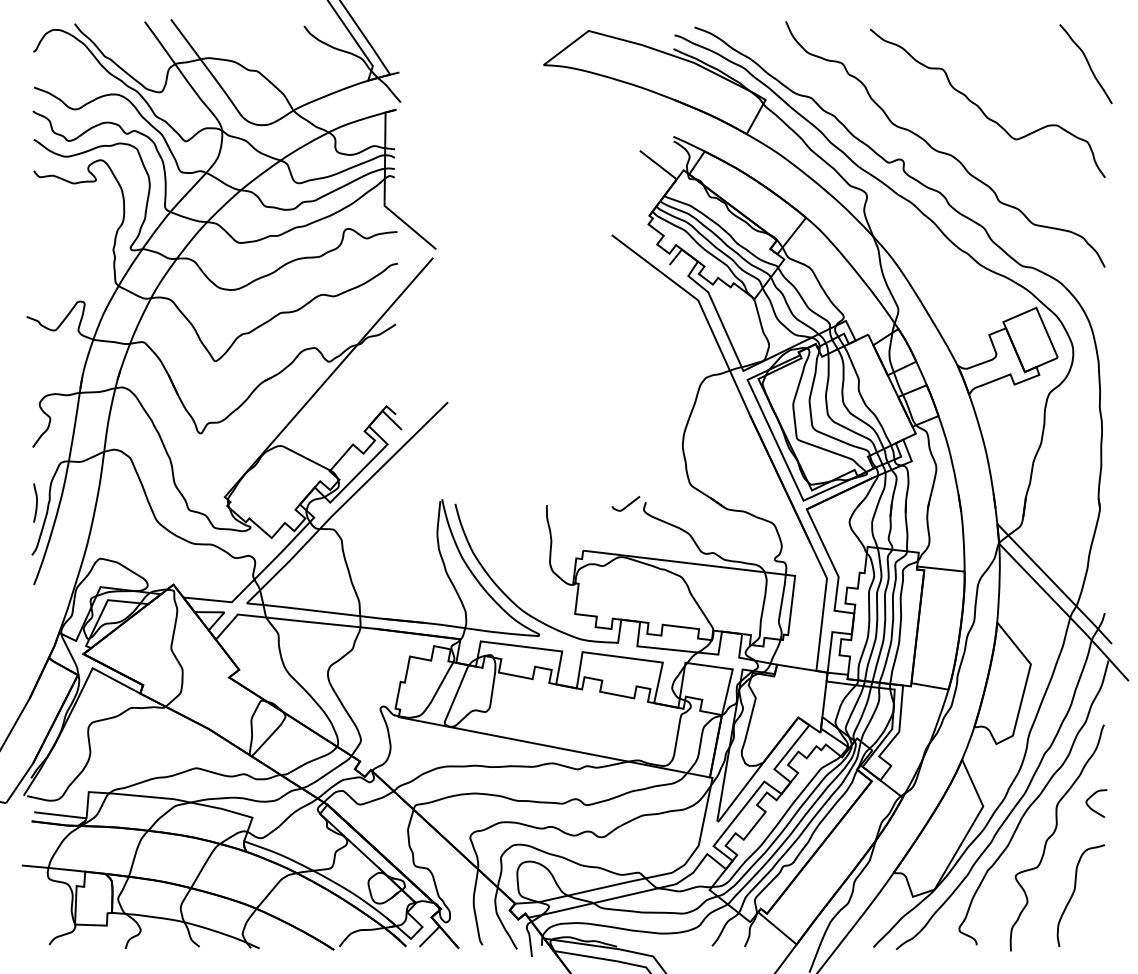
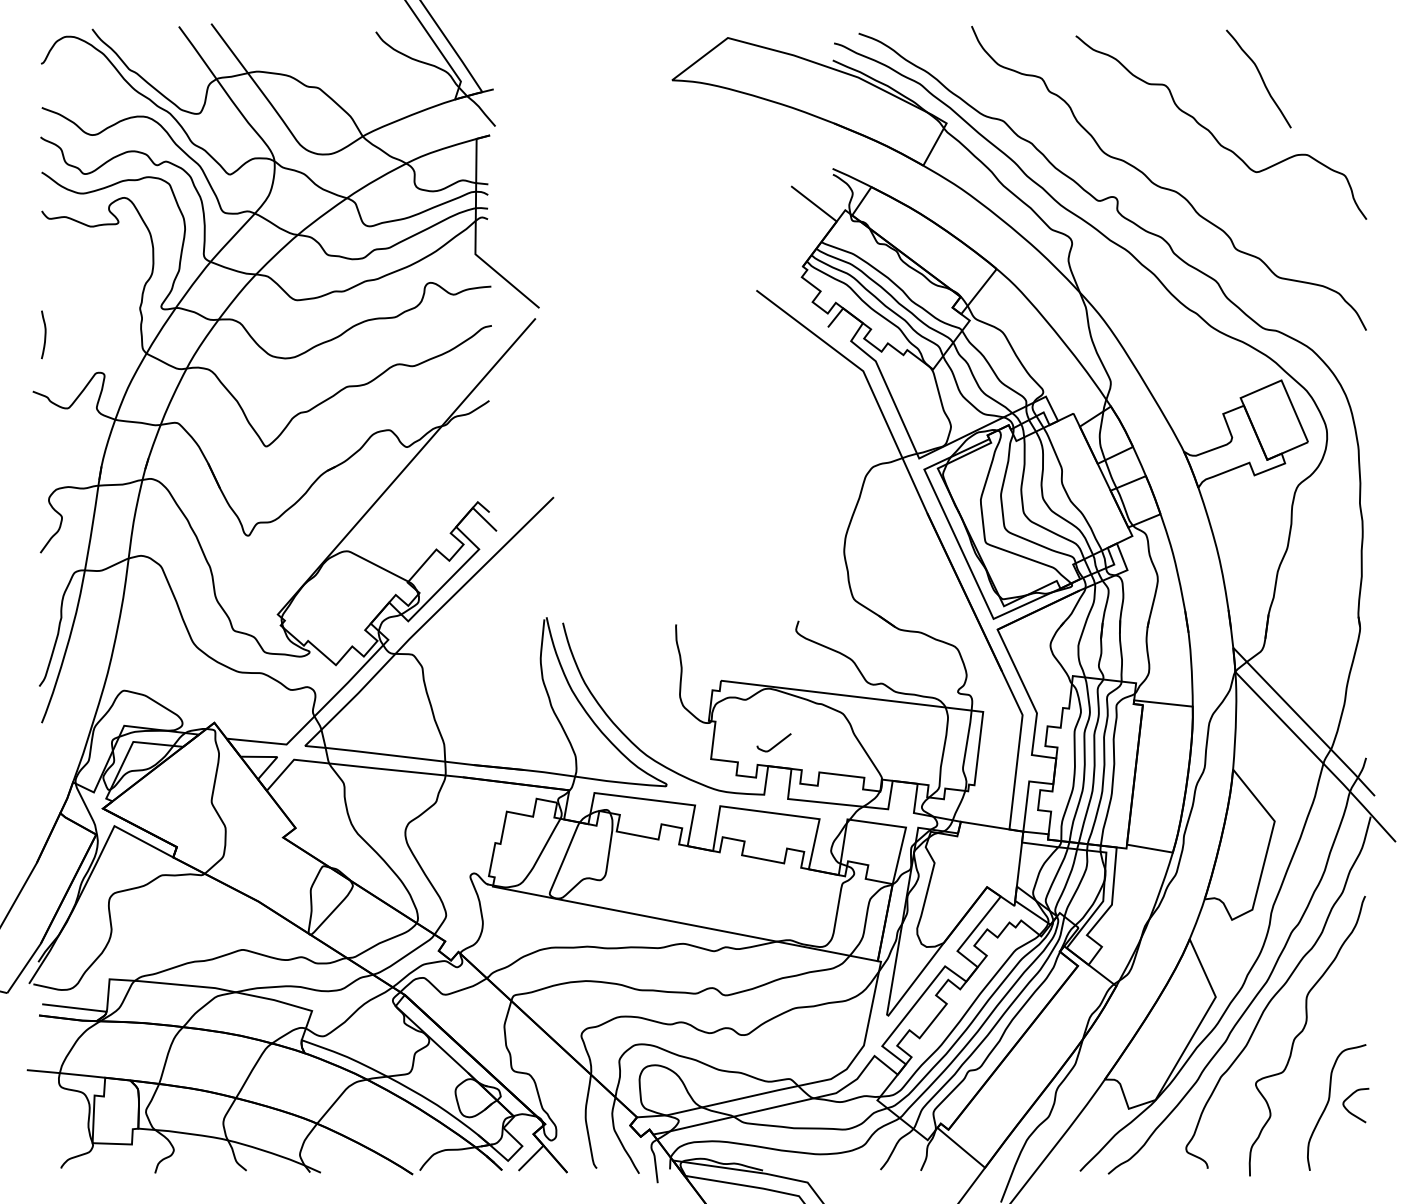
curve: (1087, 62) -> (1260, 77), moved
curve: (36, 502) -> (44, 334), moved
curve: (627, 505) -> (775, 744), moved
curve: (1091, 807) -> (1349, 1110), moved

